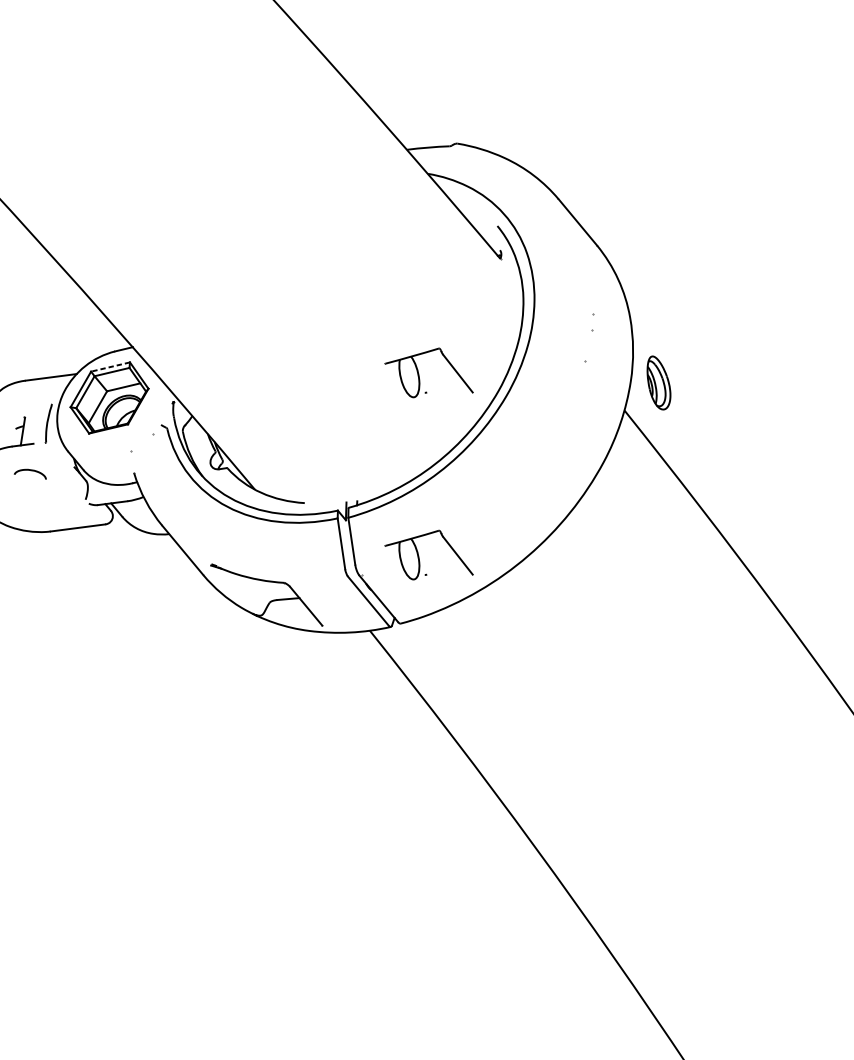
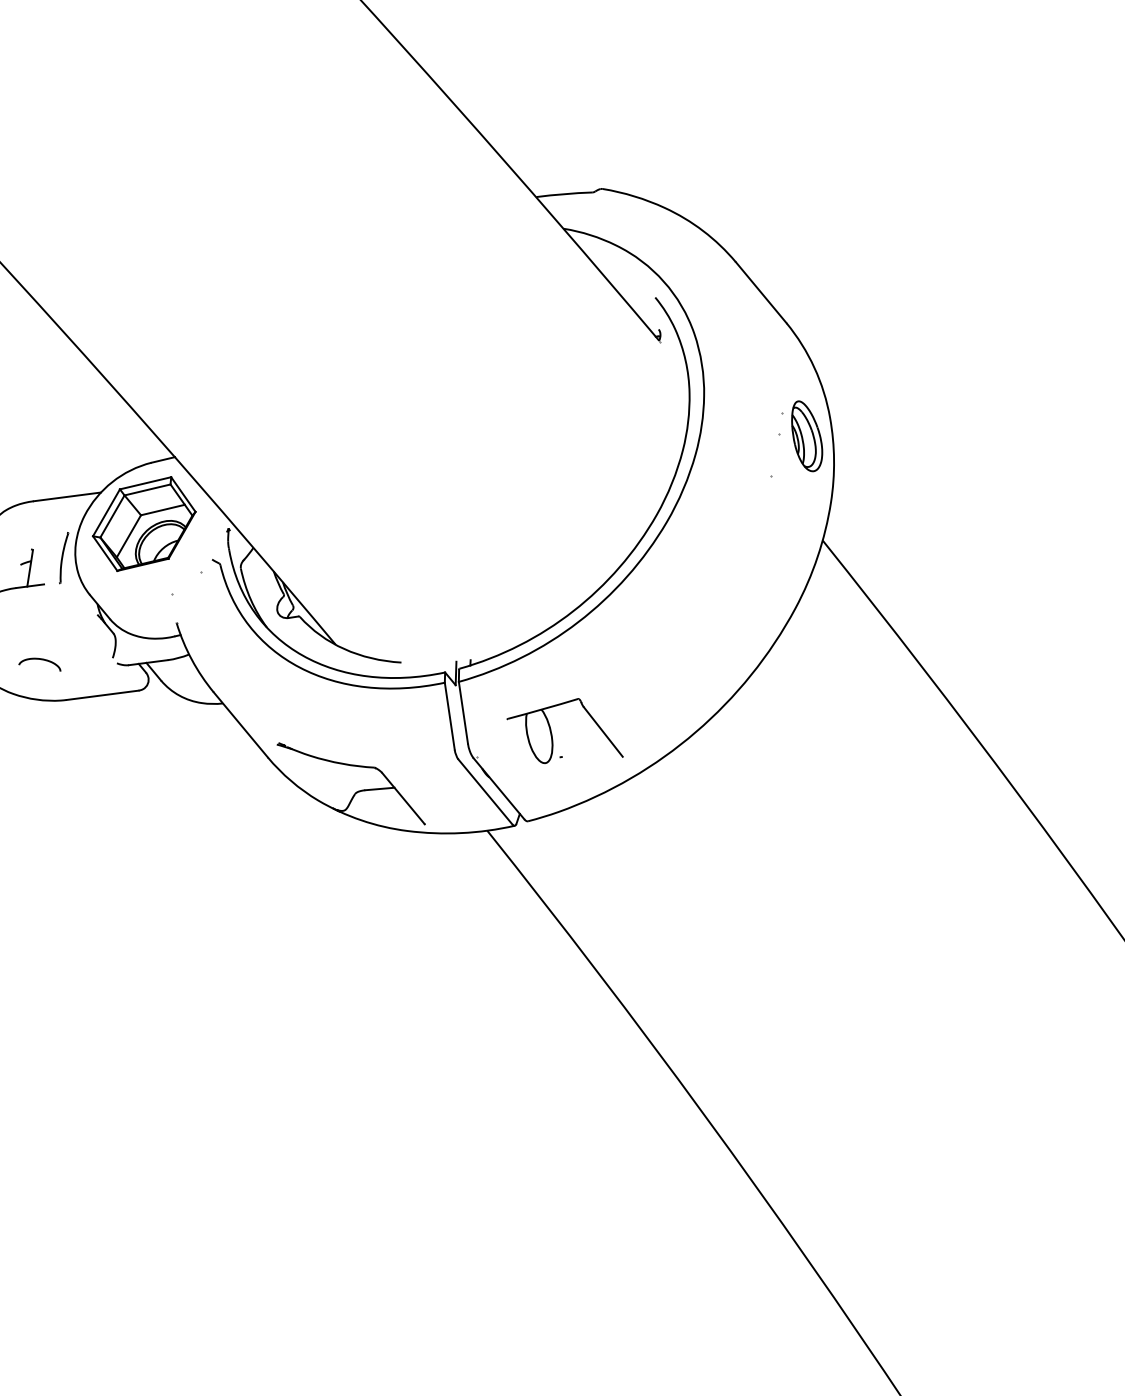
line: (110, 367) -> (145, 483), dashed -> solid
part: (419, 374) -> (552, 493), removed
part: (659, 383) -> (807, 436), moved
curve: (31, 471) -> (41, 660), moved

